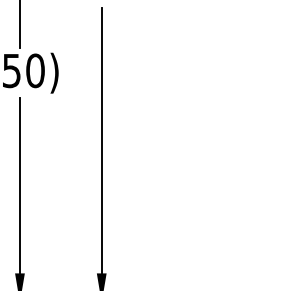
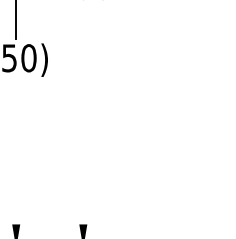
line: (101, 140) -> (83, 115), removed
line: (20, 185) -> (16, 152), removed

